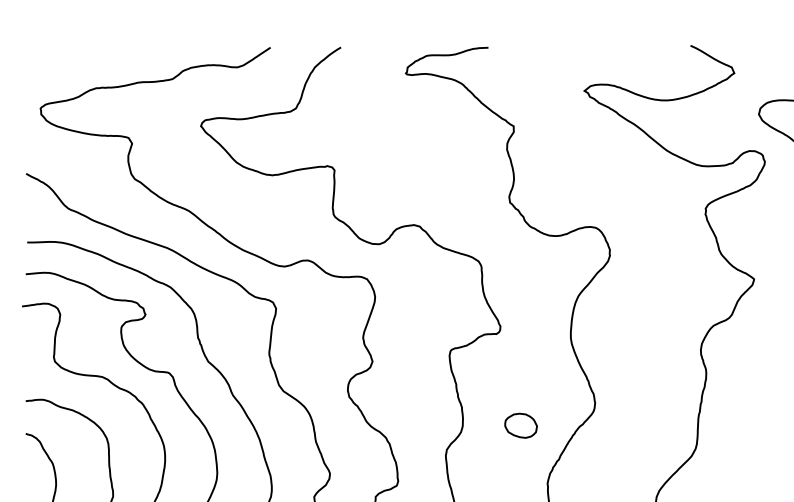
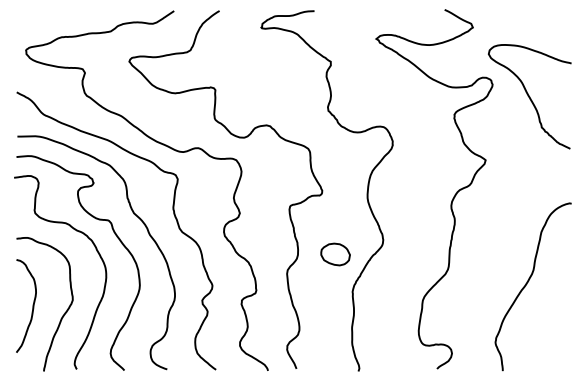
part: (521, 425) -> (335, 254), size x1.4

